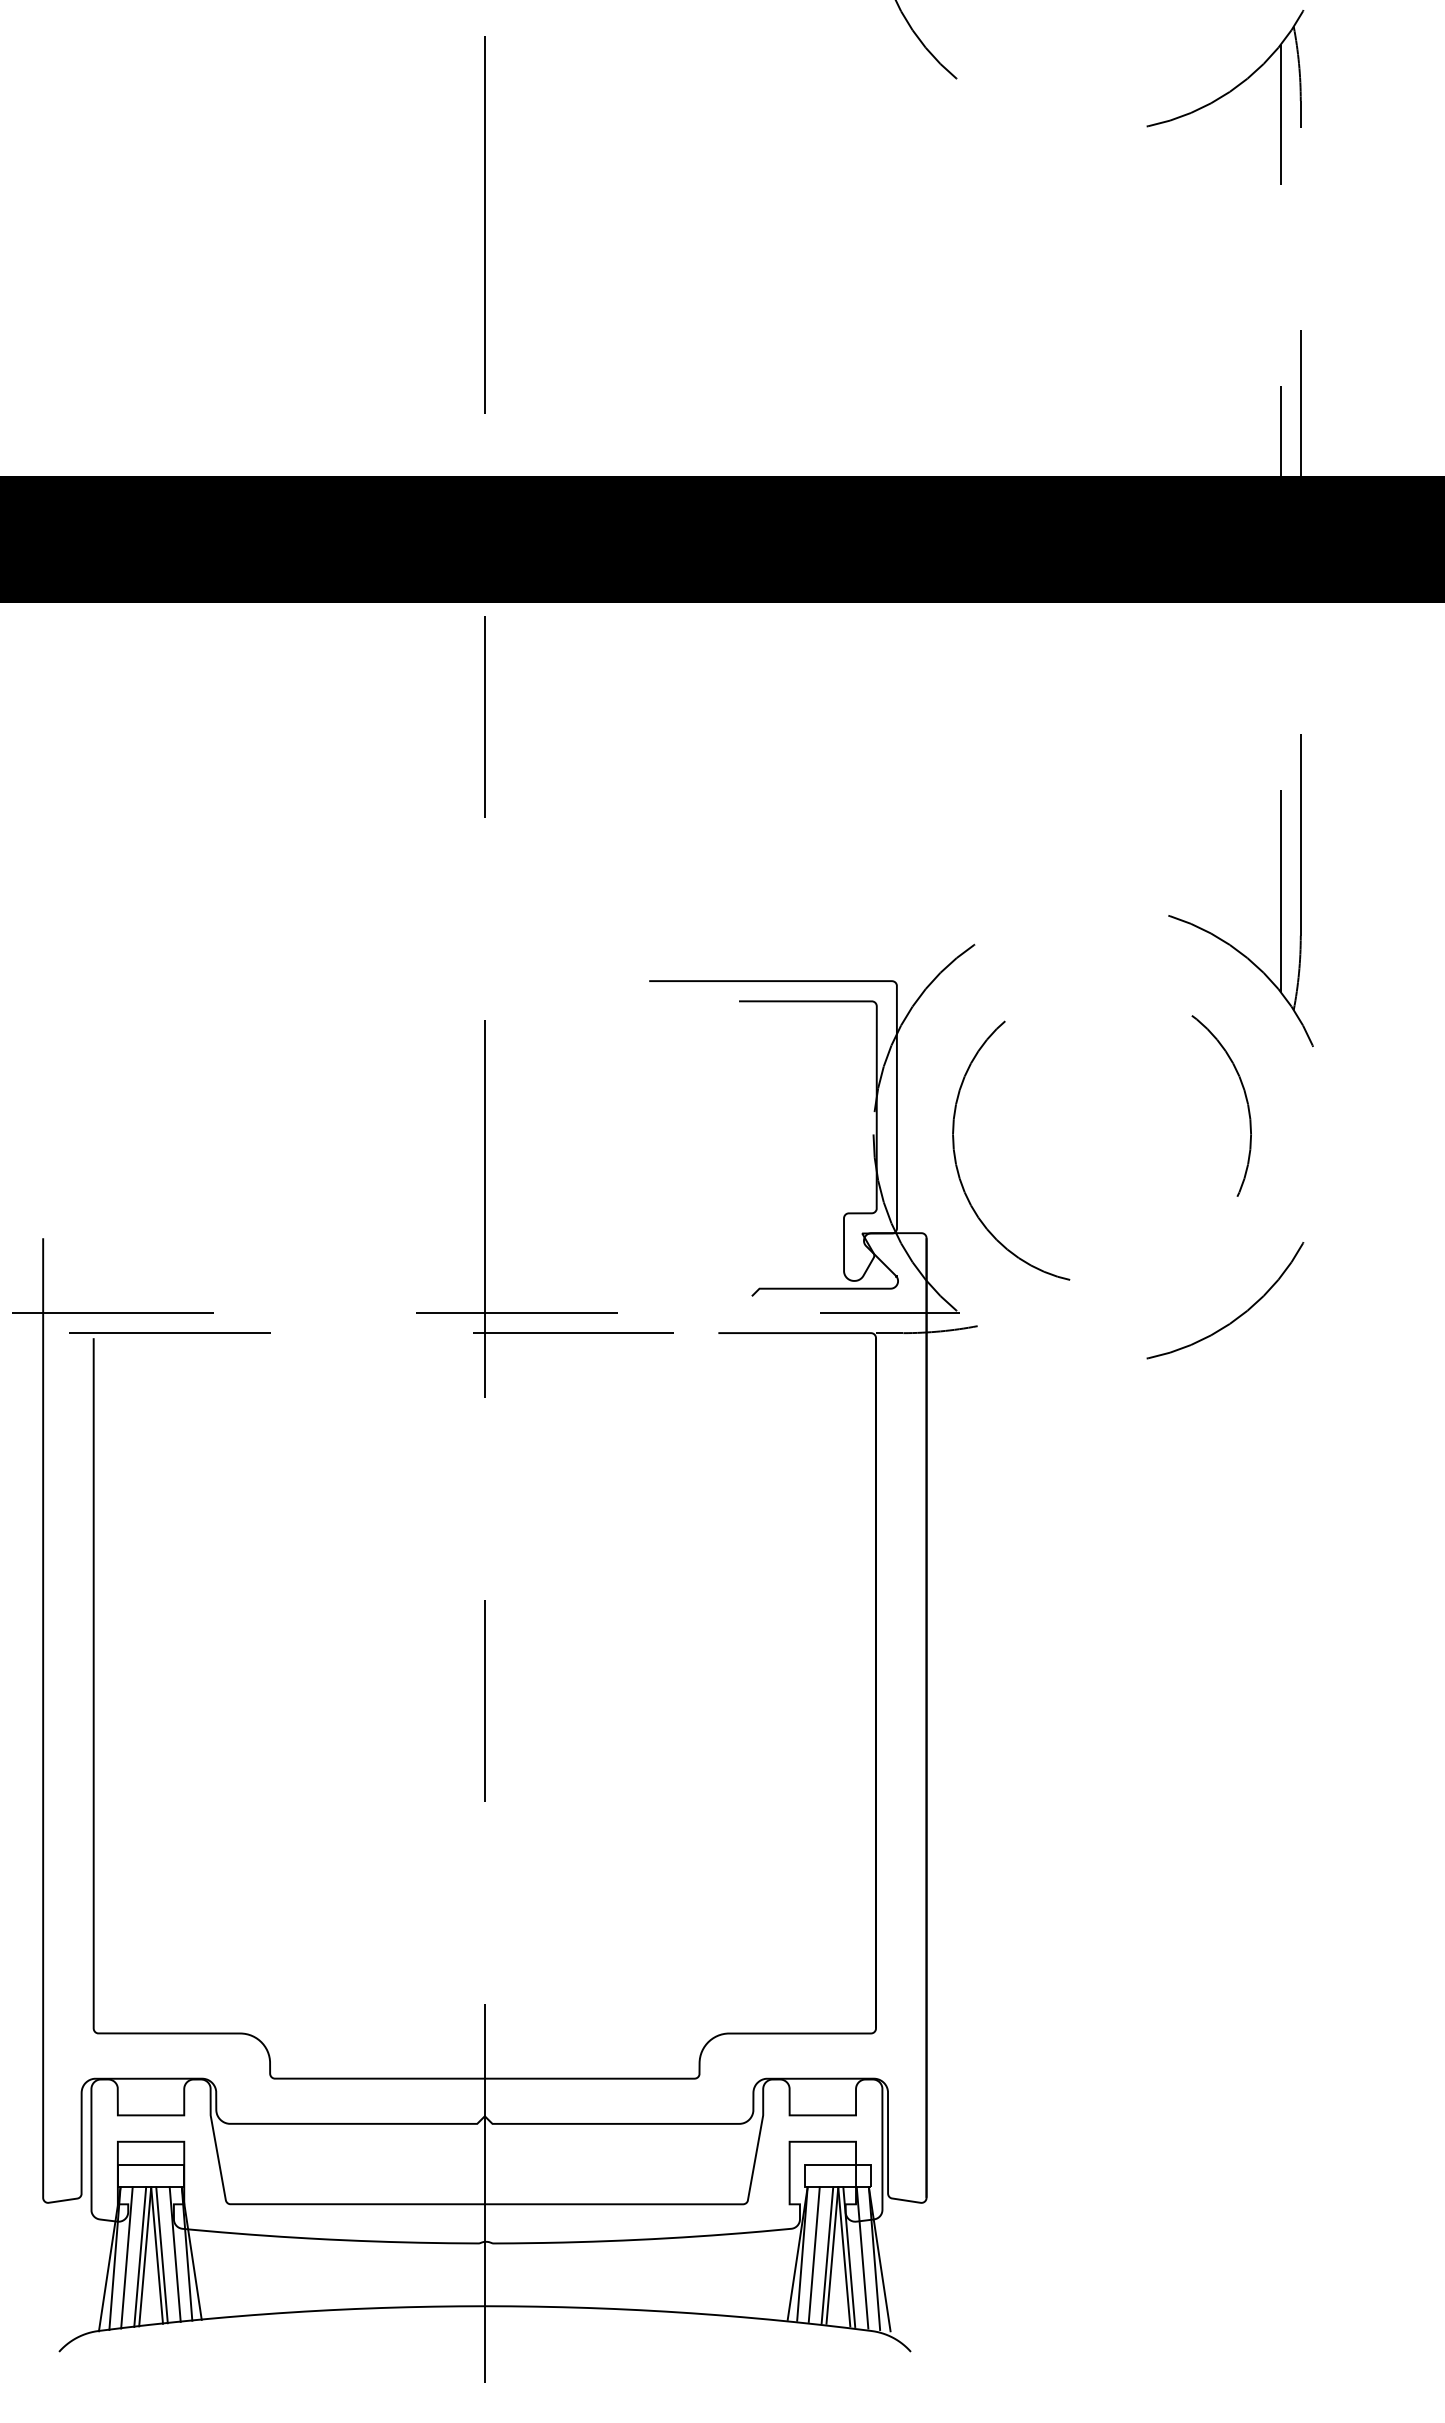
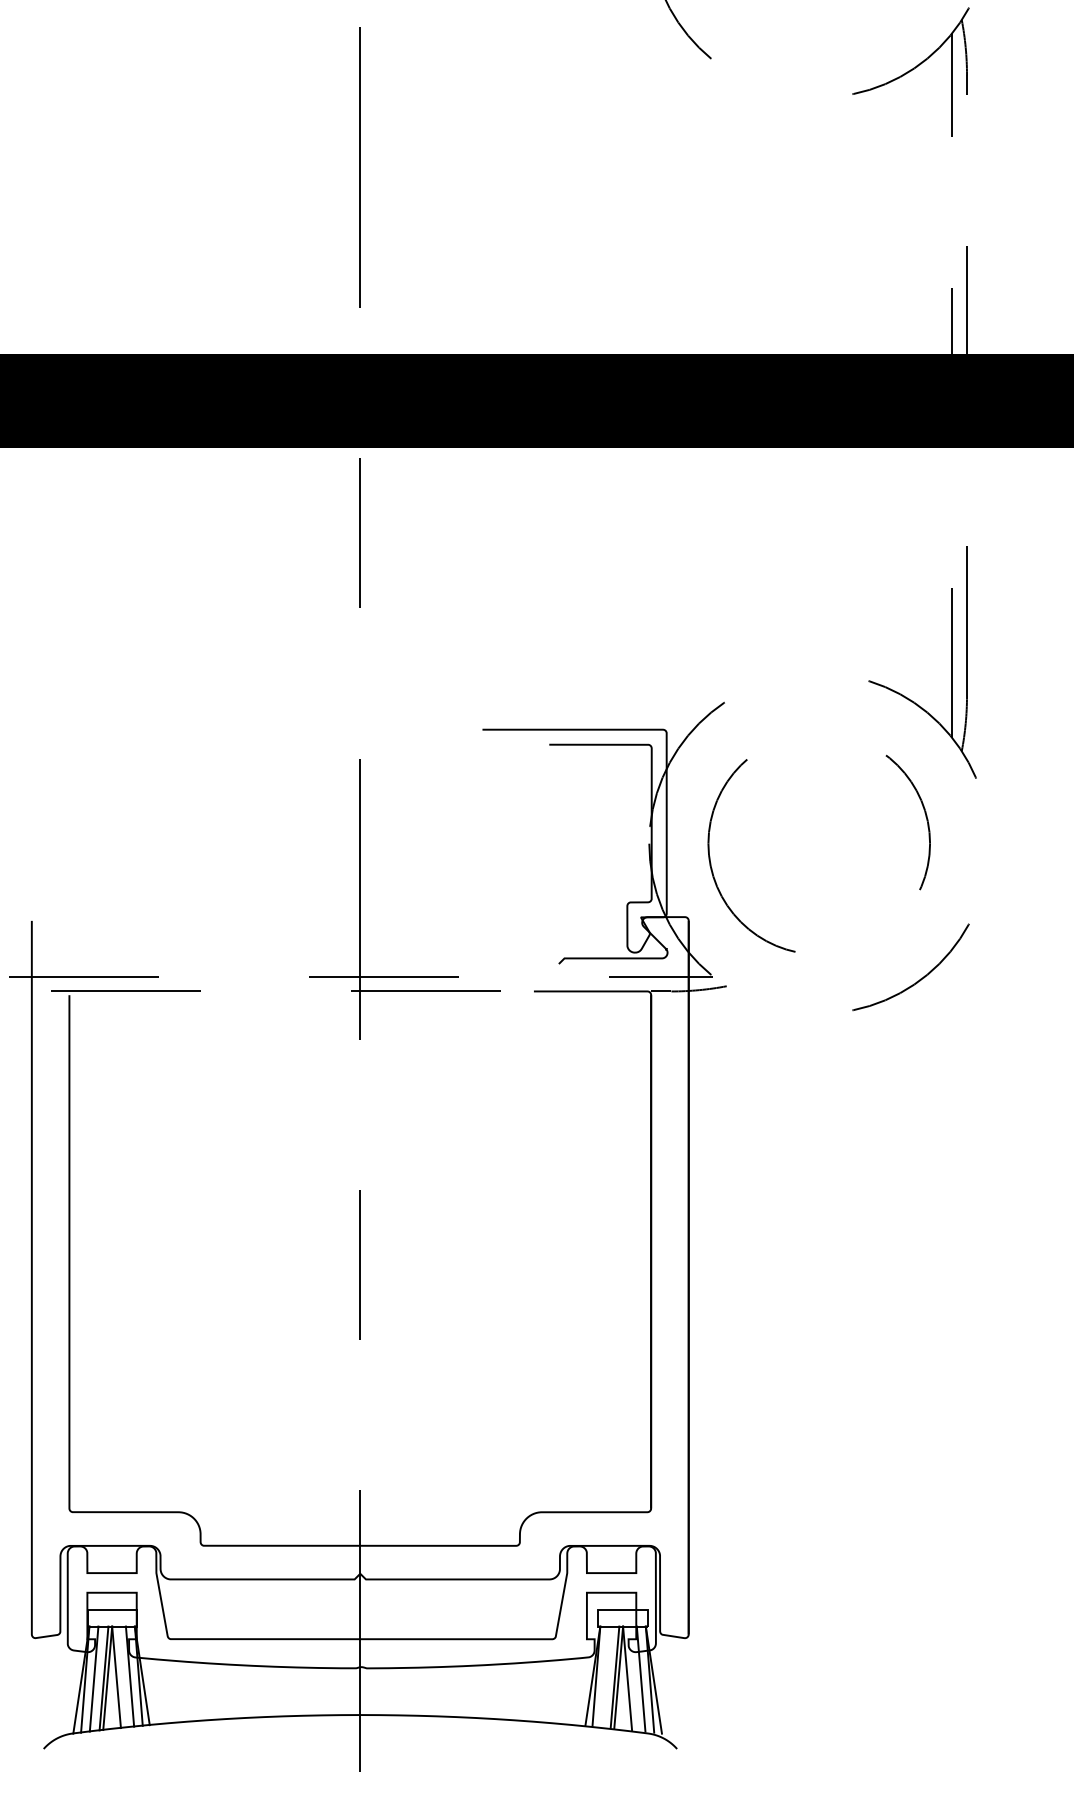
line: (813, 2254) -> (604, 1676), removed
line: (161, 2255) -> (119, 1677), removed
line: (849, 2256) -> (631, 1678), removed

